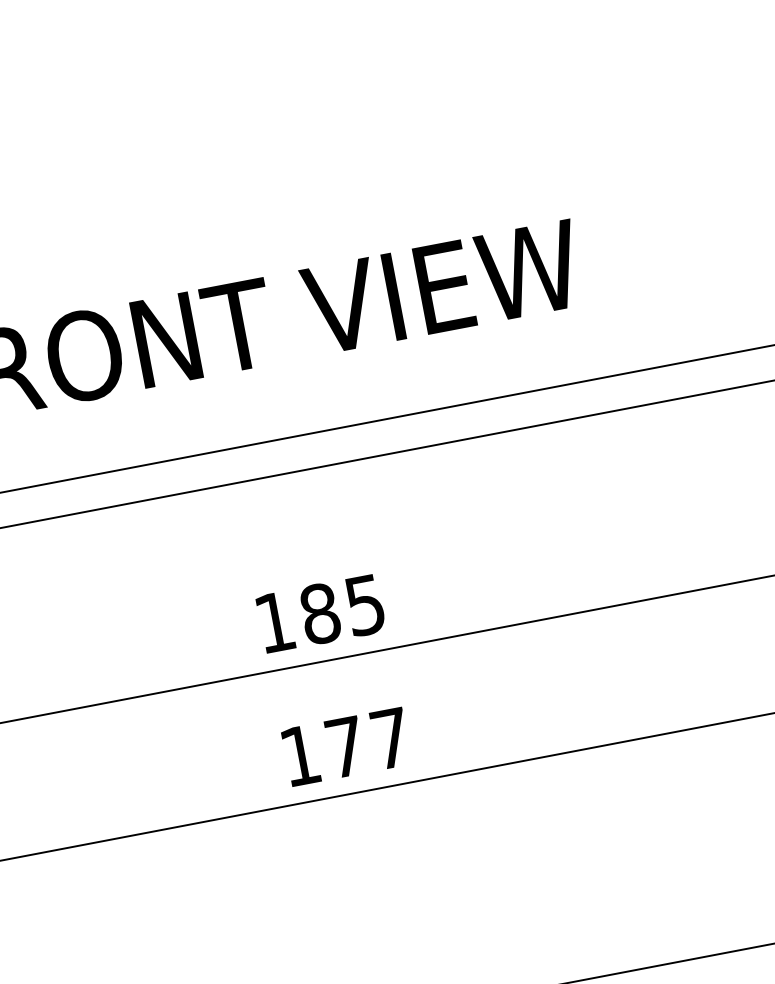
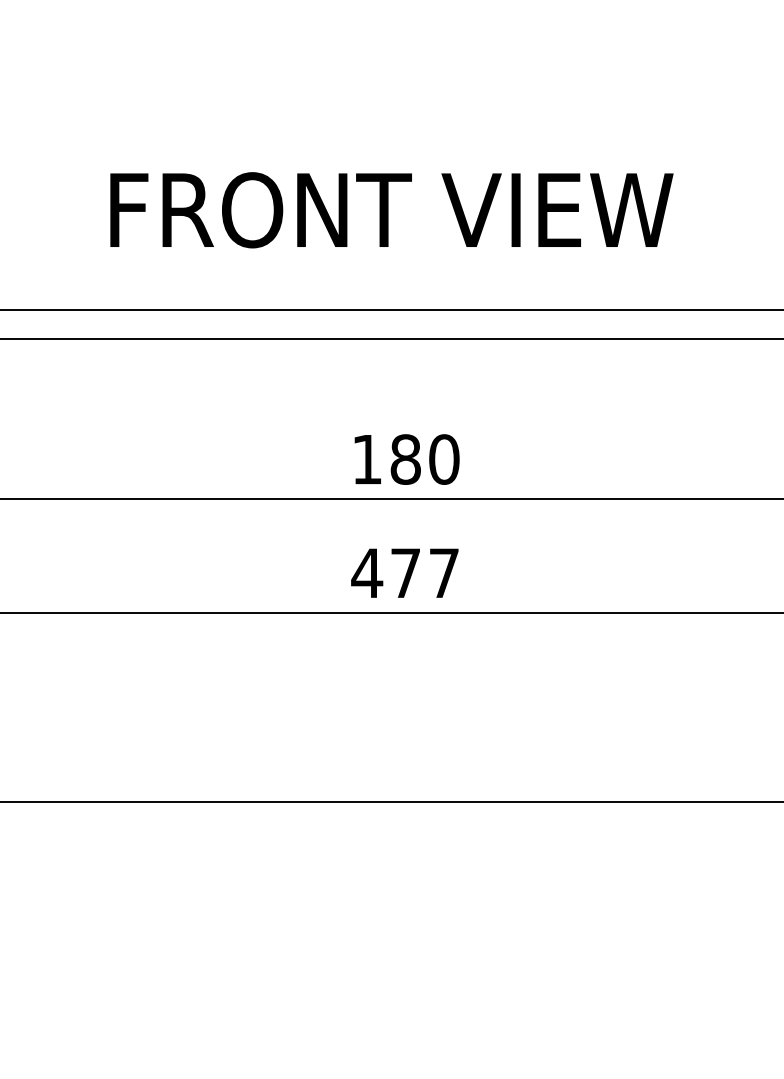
text: (365, 605) -> (444, 459), 185 -> 180
text: (300, 754) -> (367, 572), 177 -> 477

